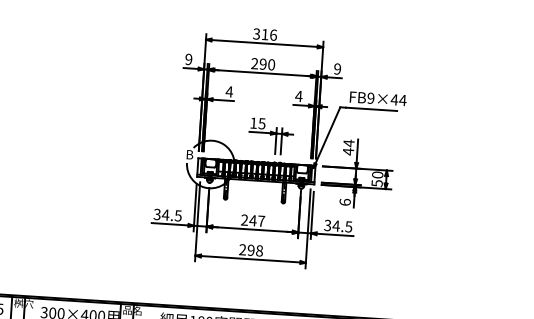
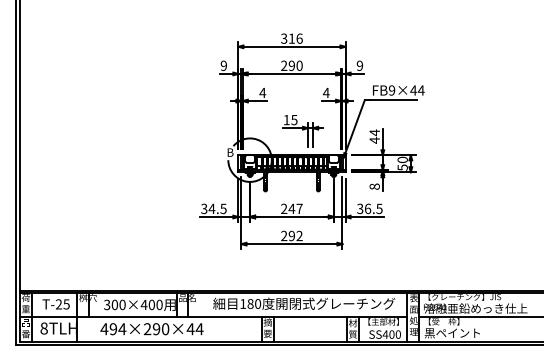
text: (344, 202) -> (374, 186), 6 -> 8
text: (335, 225) -> (367, 208), 34.5 -> 36.5
text: (259, 250) -> (299, 235), 298 -> 292

